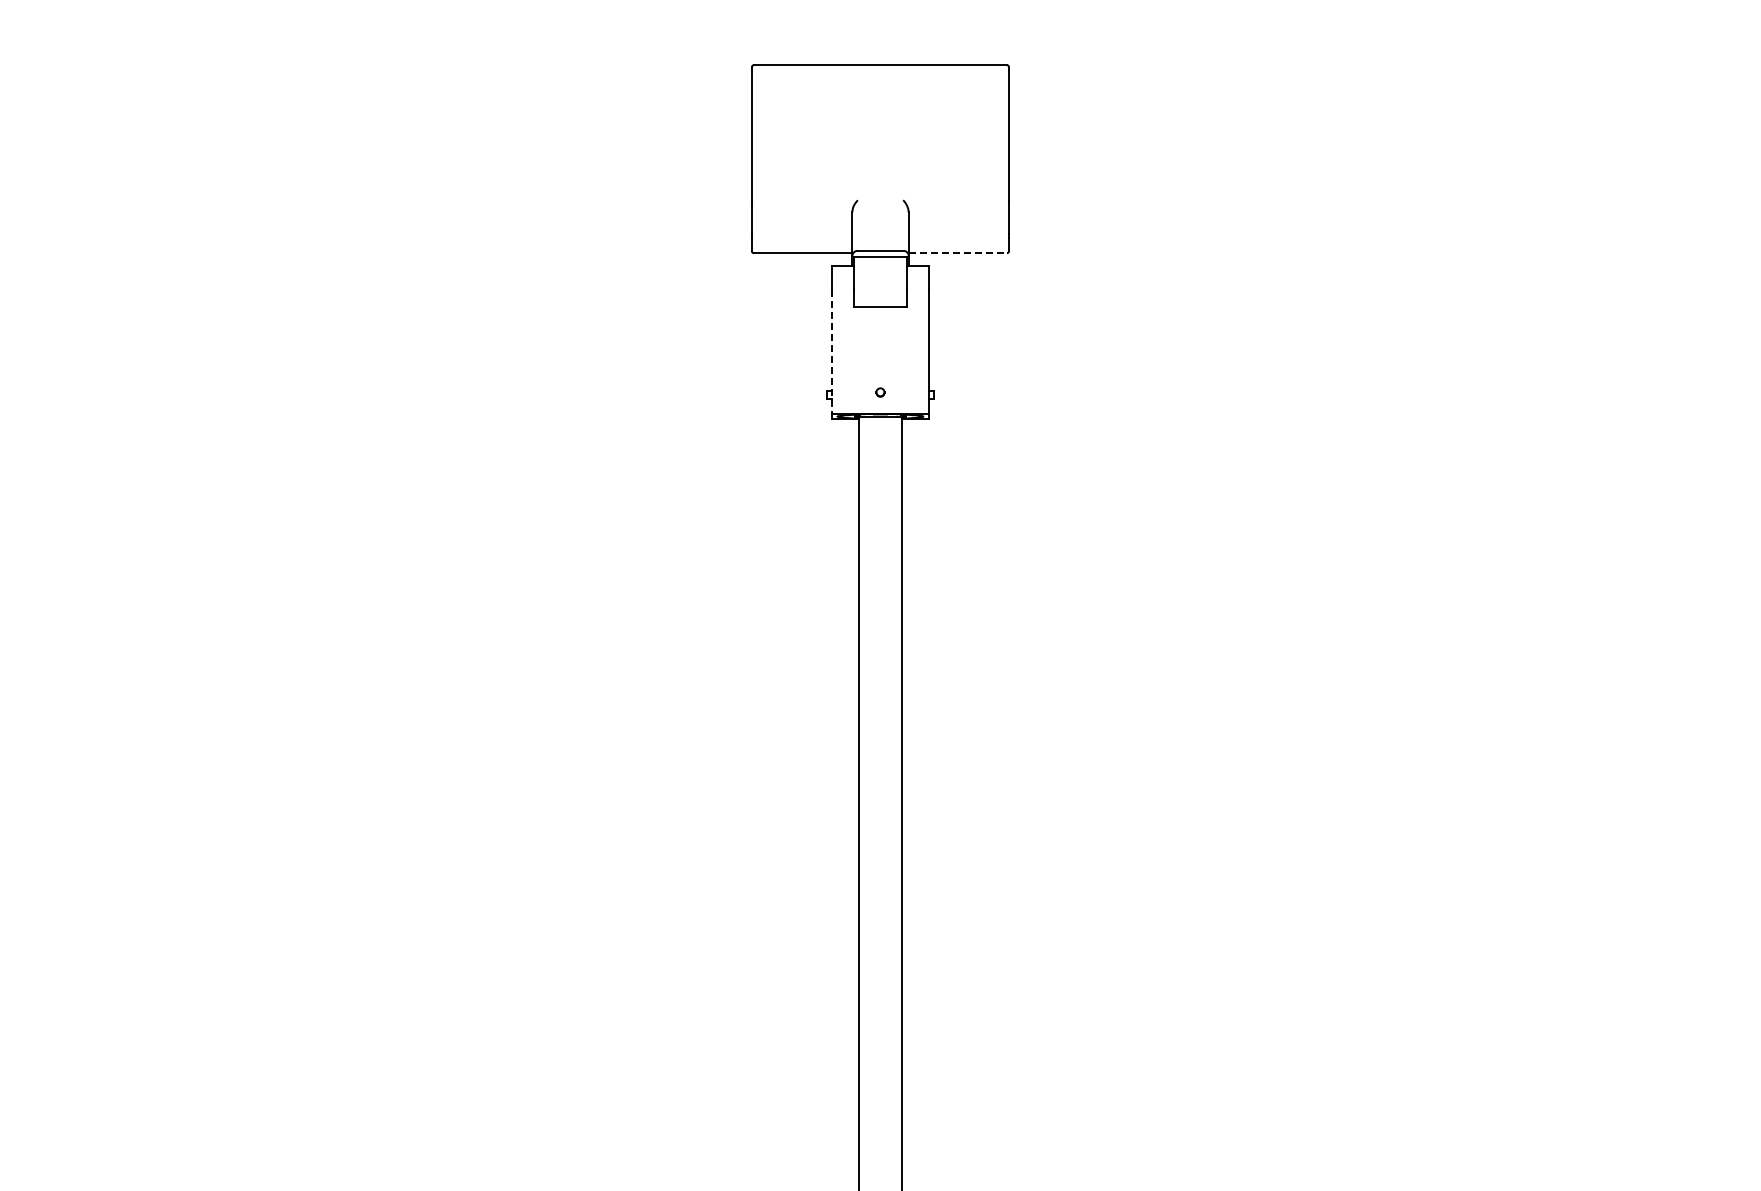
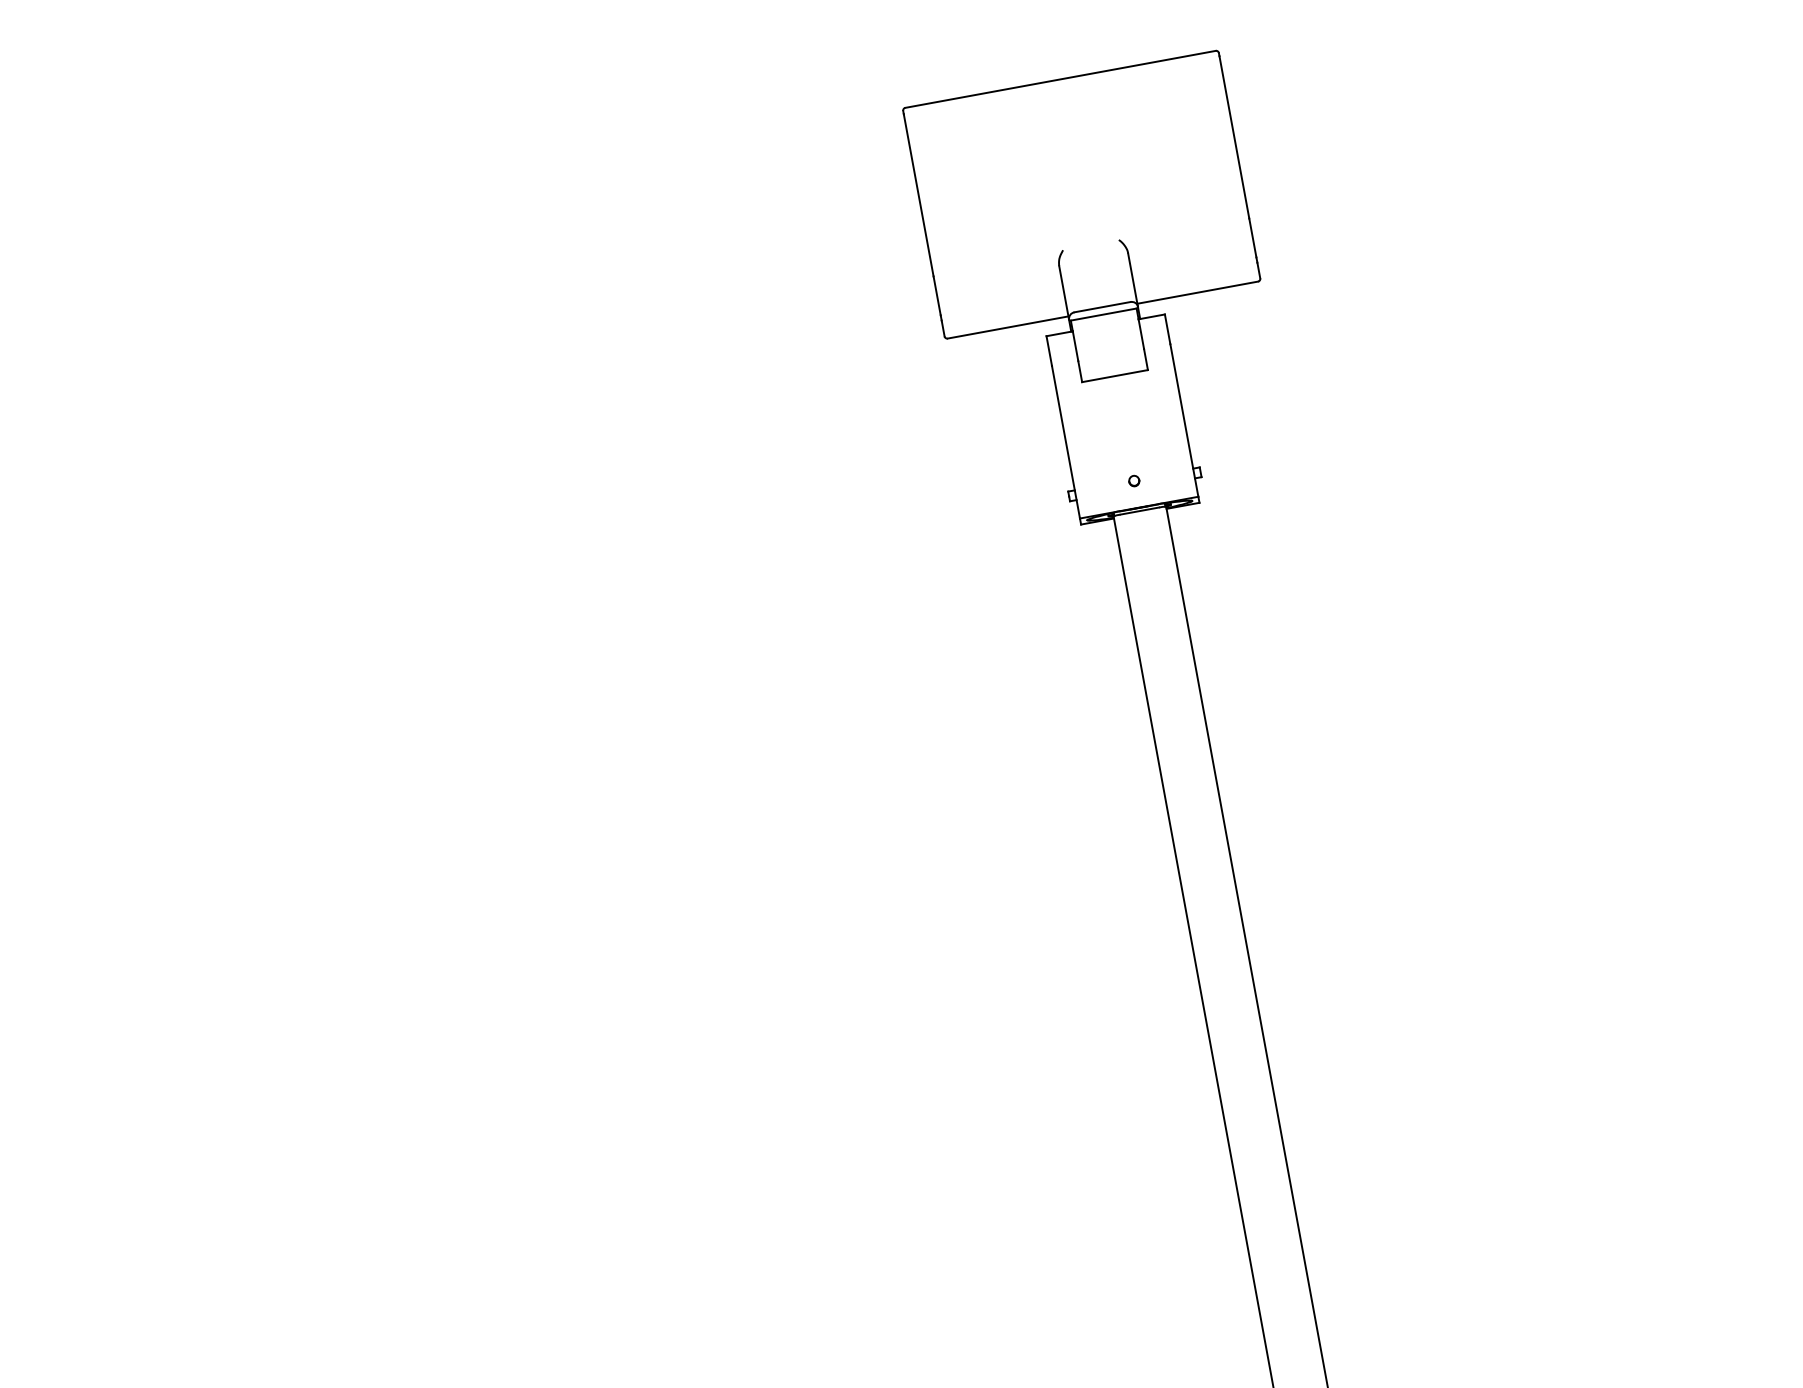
line: (958, 253) -> (1198, 292), dashed -> solid
line: (832, 352) -> (1066, 442), dashed -> solid

